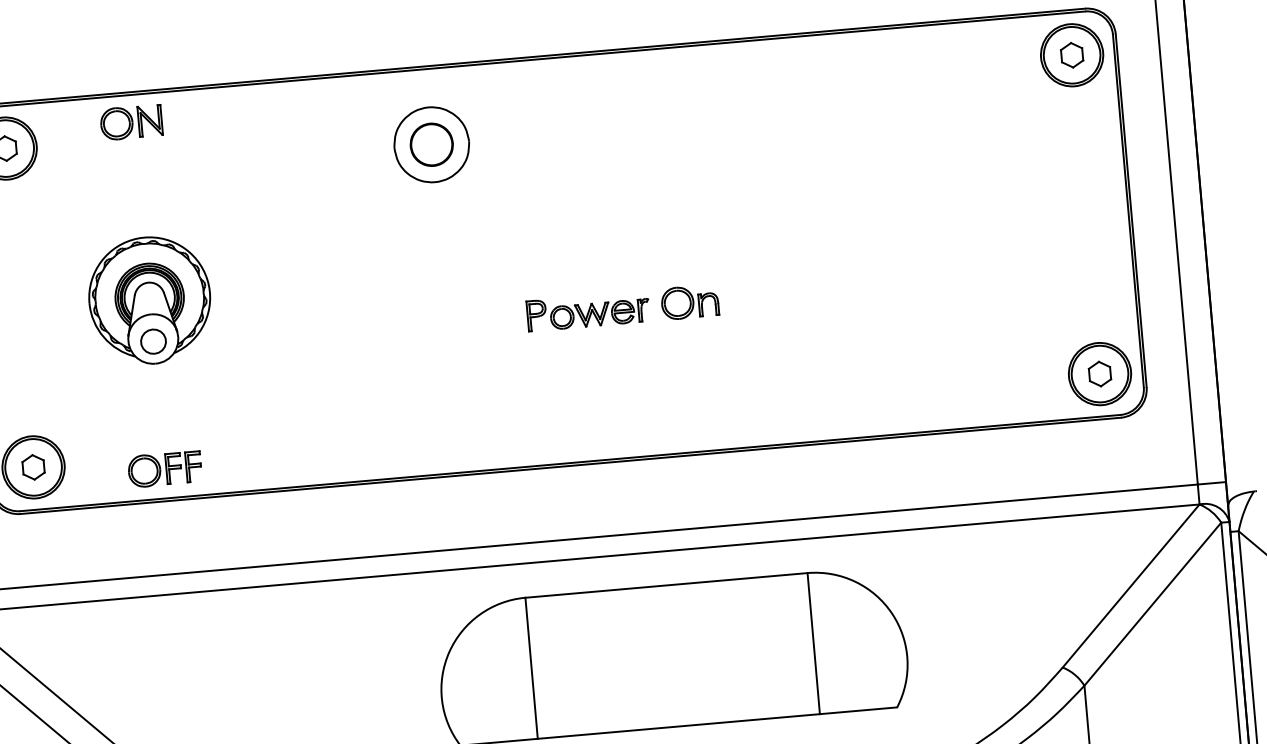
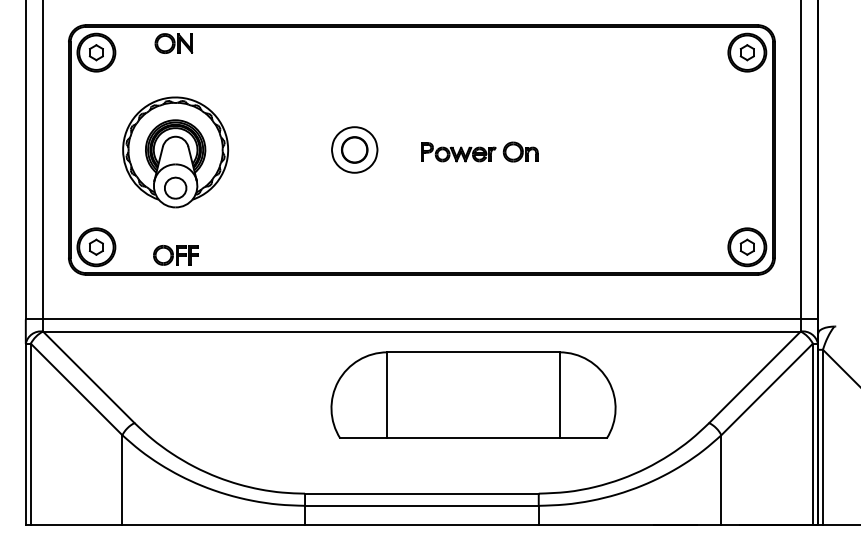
part: (431, 144) -> (354, 149), moved
part: (149, 300) -> (175, 152), size x1.43
part: (622, 307) -> (479, 151), moved

